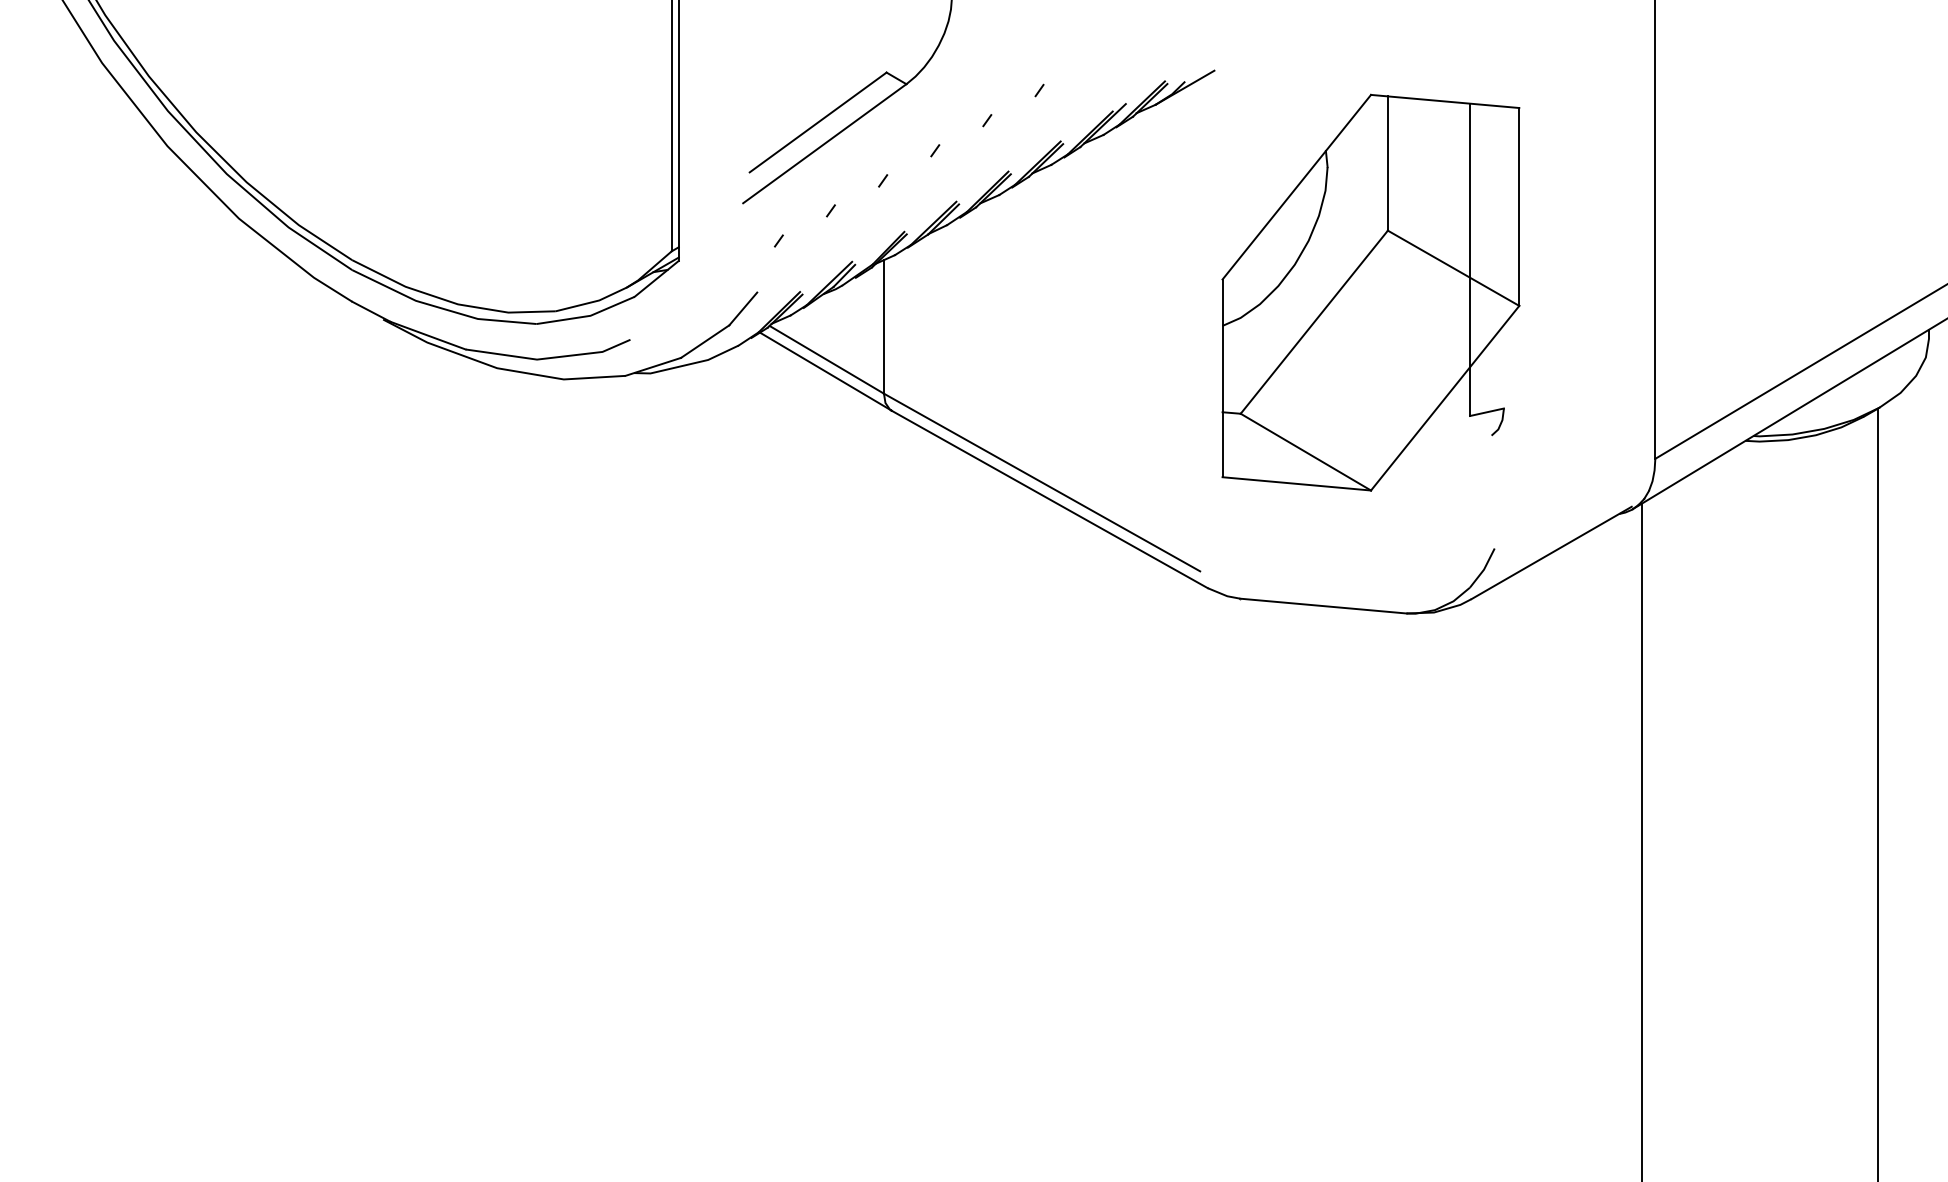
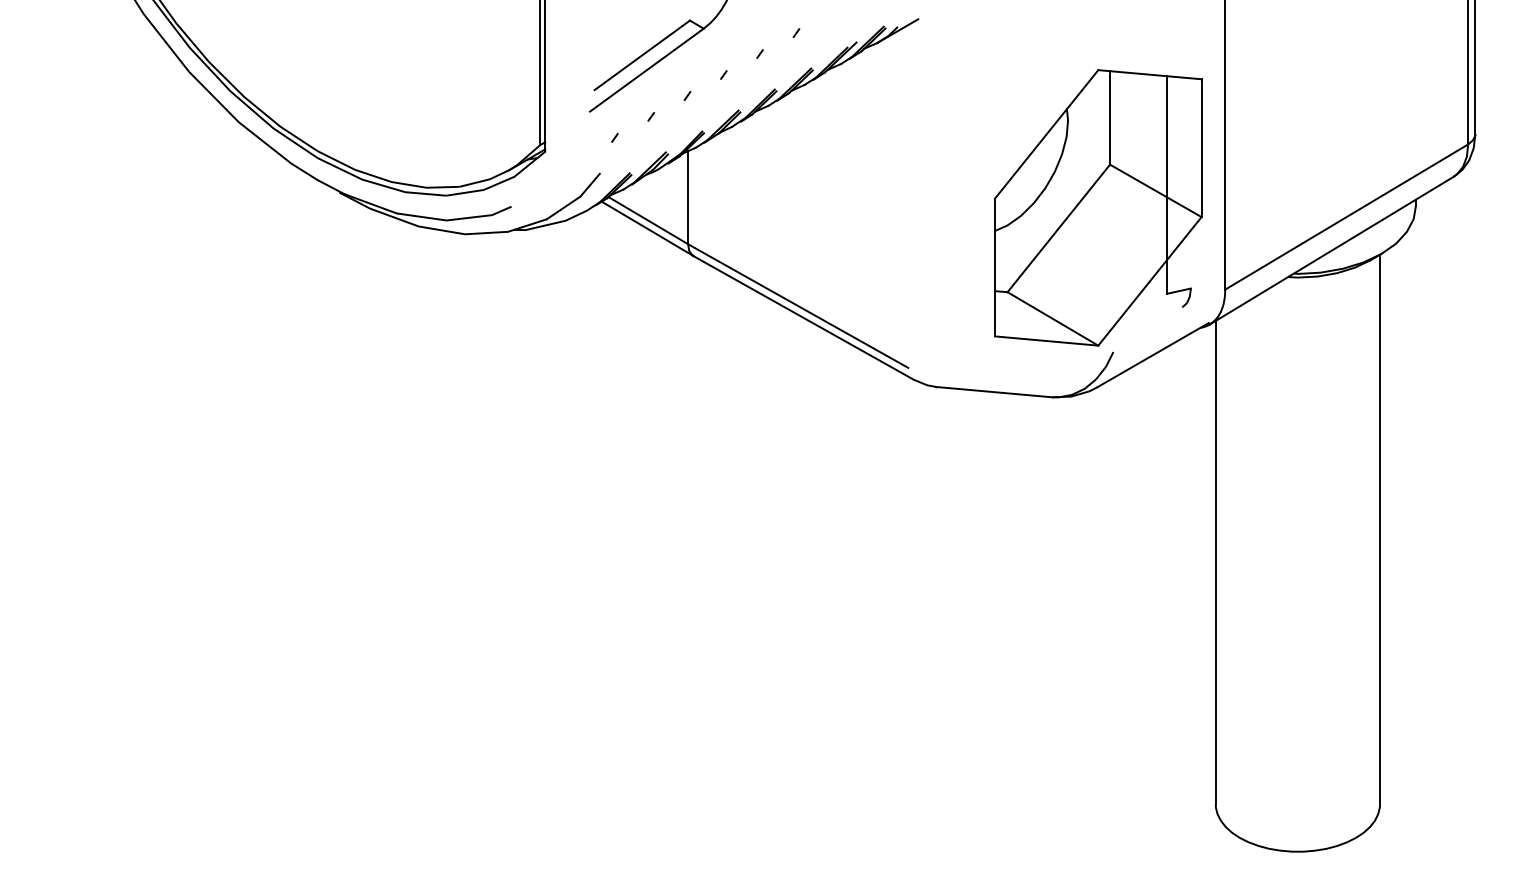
part: (1369, 292) -> (1097, 207), moved

